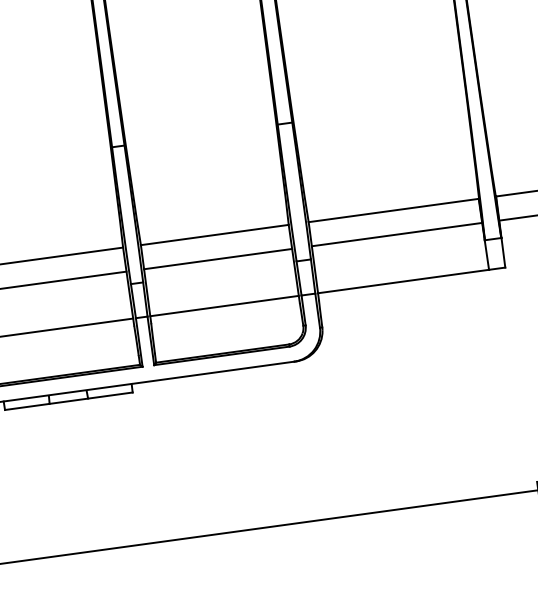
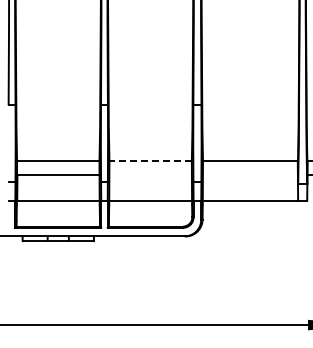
line: (395, 234) -> (249, 174), removed
line: (214, 235) -> (150, 161), solid -> dashed
line: (217, 259) -> (150, 174), removed

